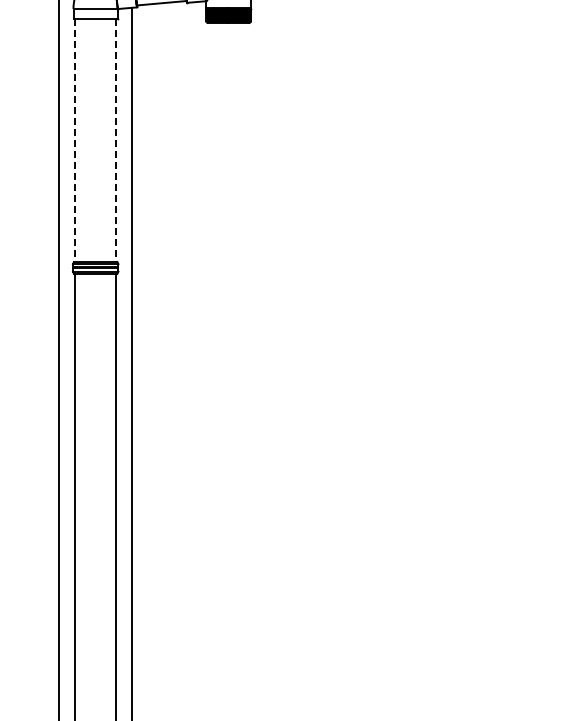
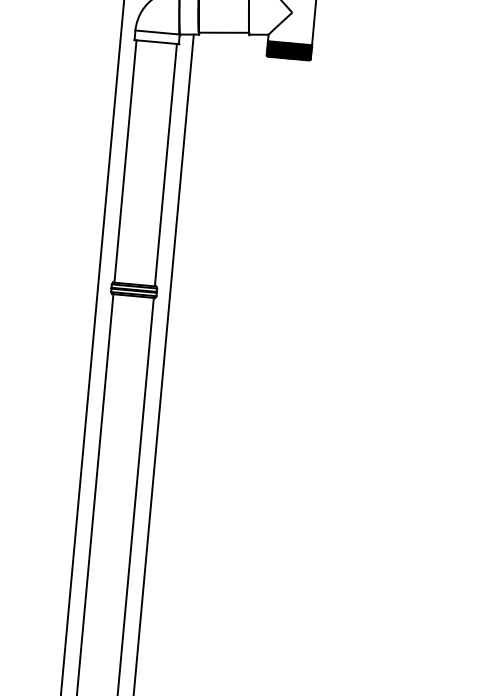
line: (75, 140) -> (125, 161), dashed -> solid
line: (116, 140) -> (166, 165), dashed -> solid

